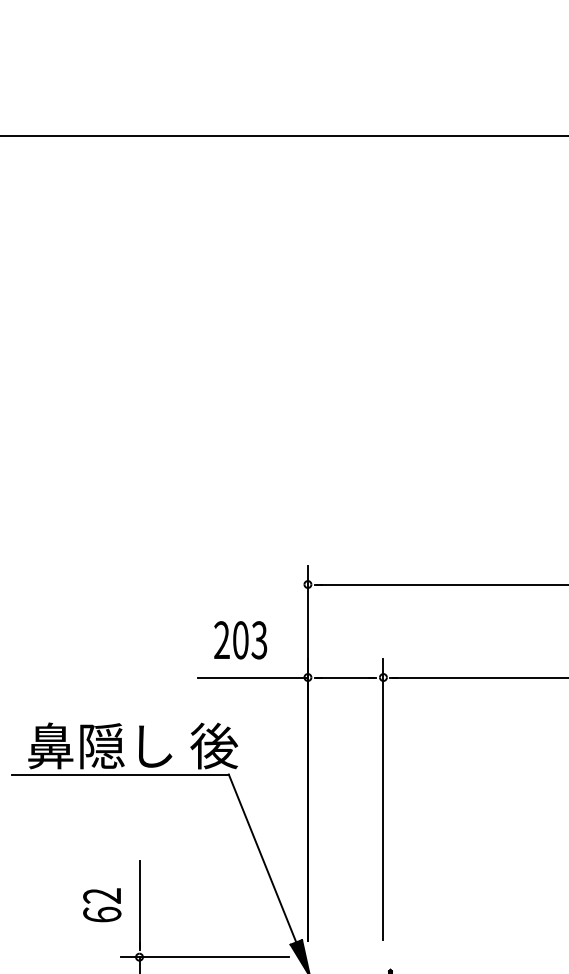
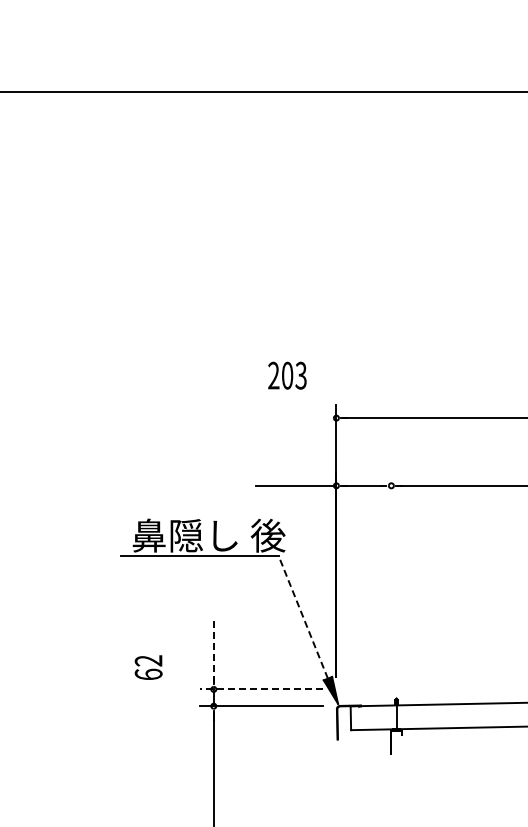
text: (240, 639) -> (287, 375), moved
line: (383, 799) -> (391, 574), removed
line: (262, 858) -> (303, 617), solid -> dashed
text: (102, 905) -> (148, 667), moved
line: (139, 905) -> (213, 651), solid -> dashed
line: (205, 957) -> (261, 689), solid -> dashed

